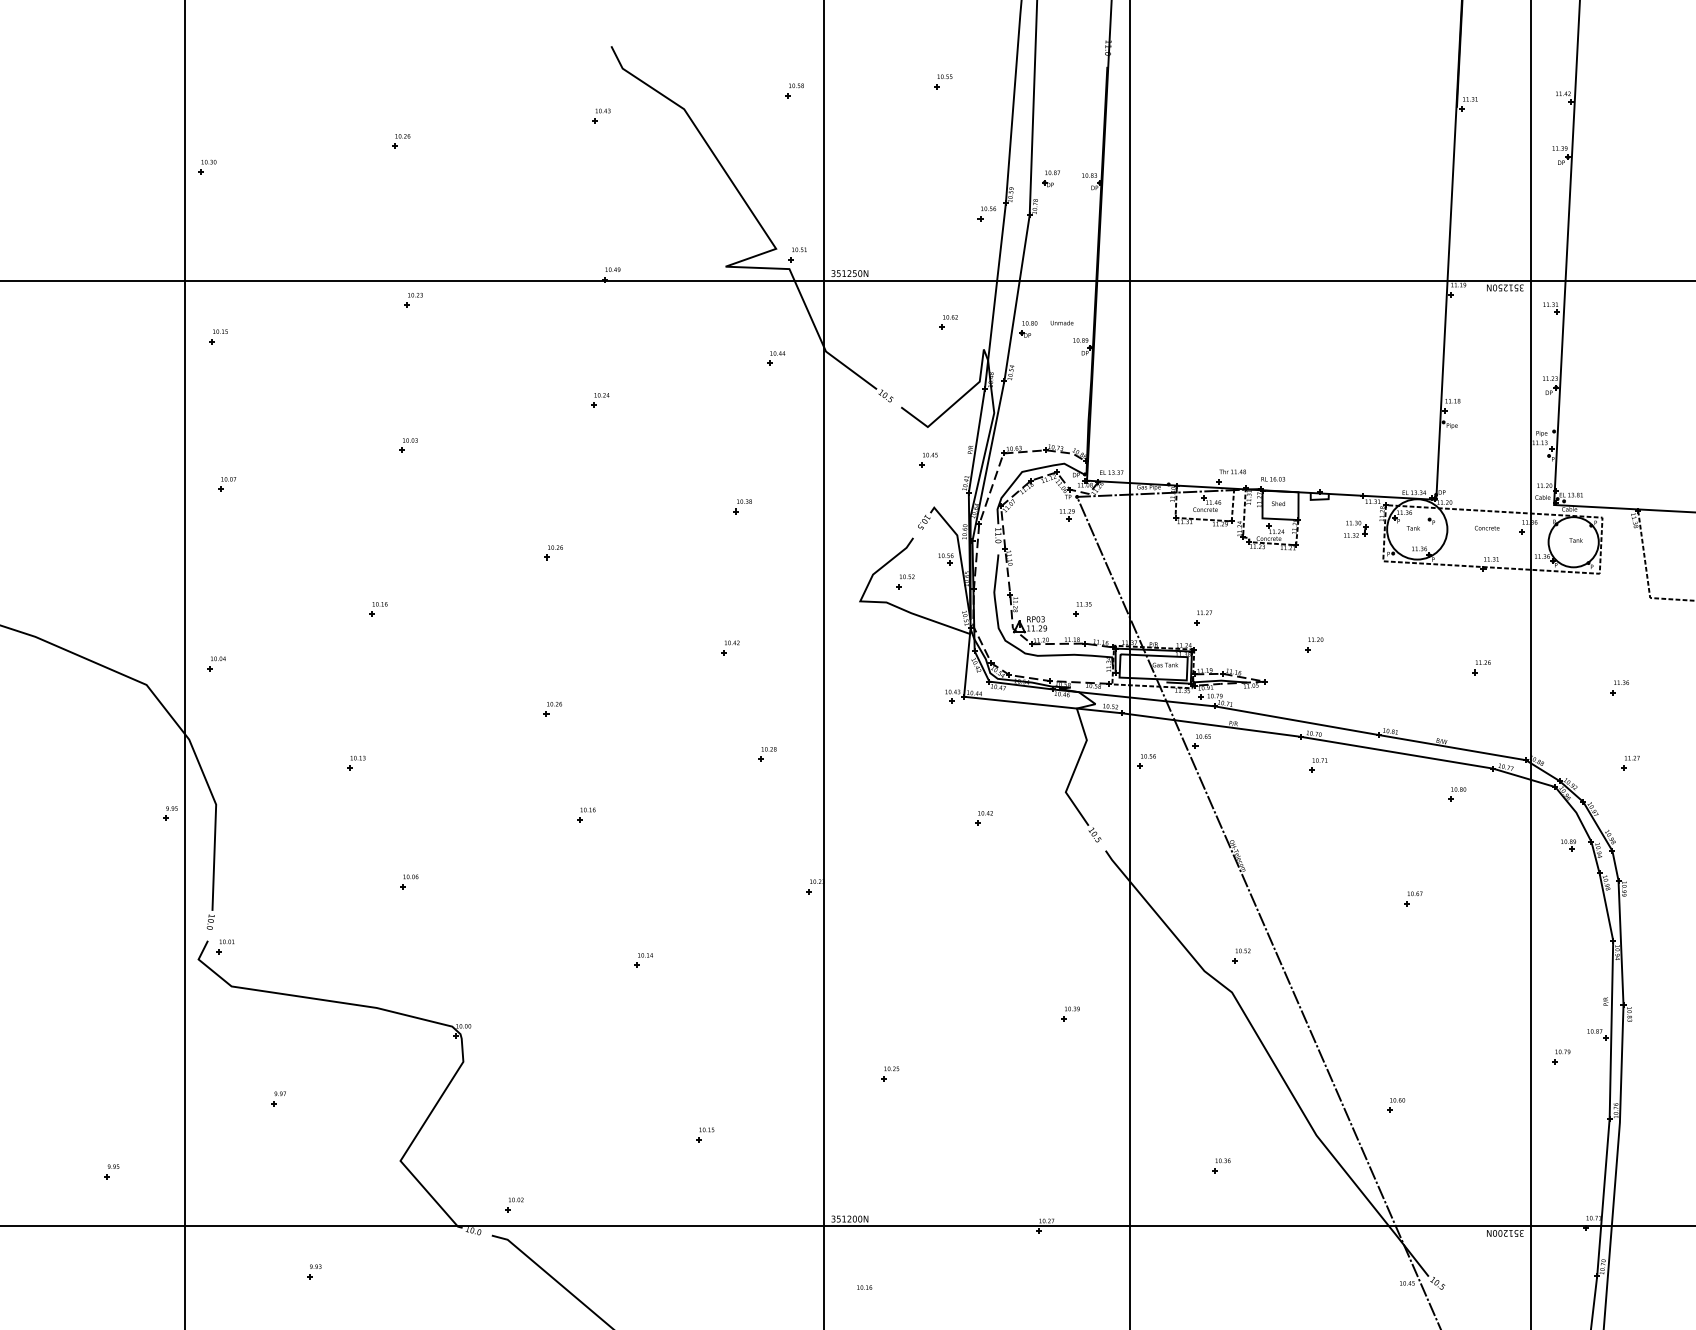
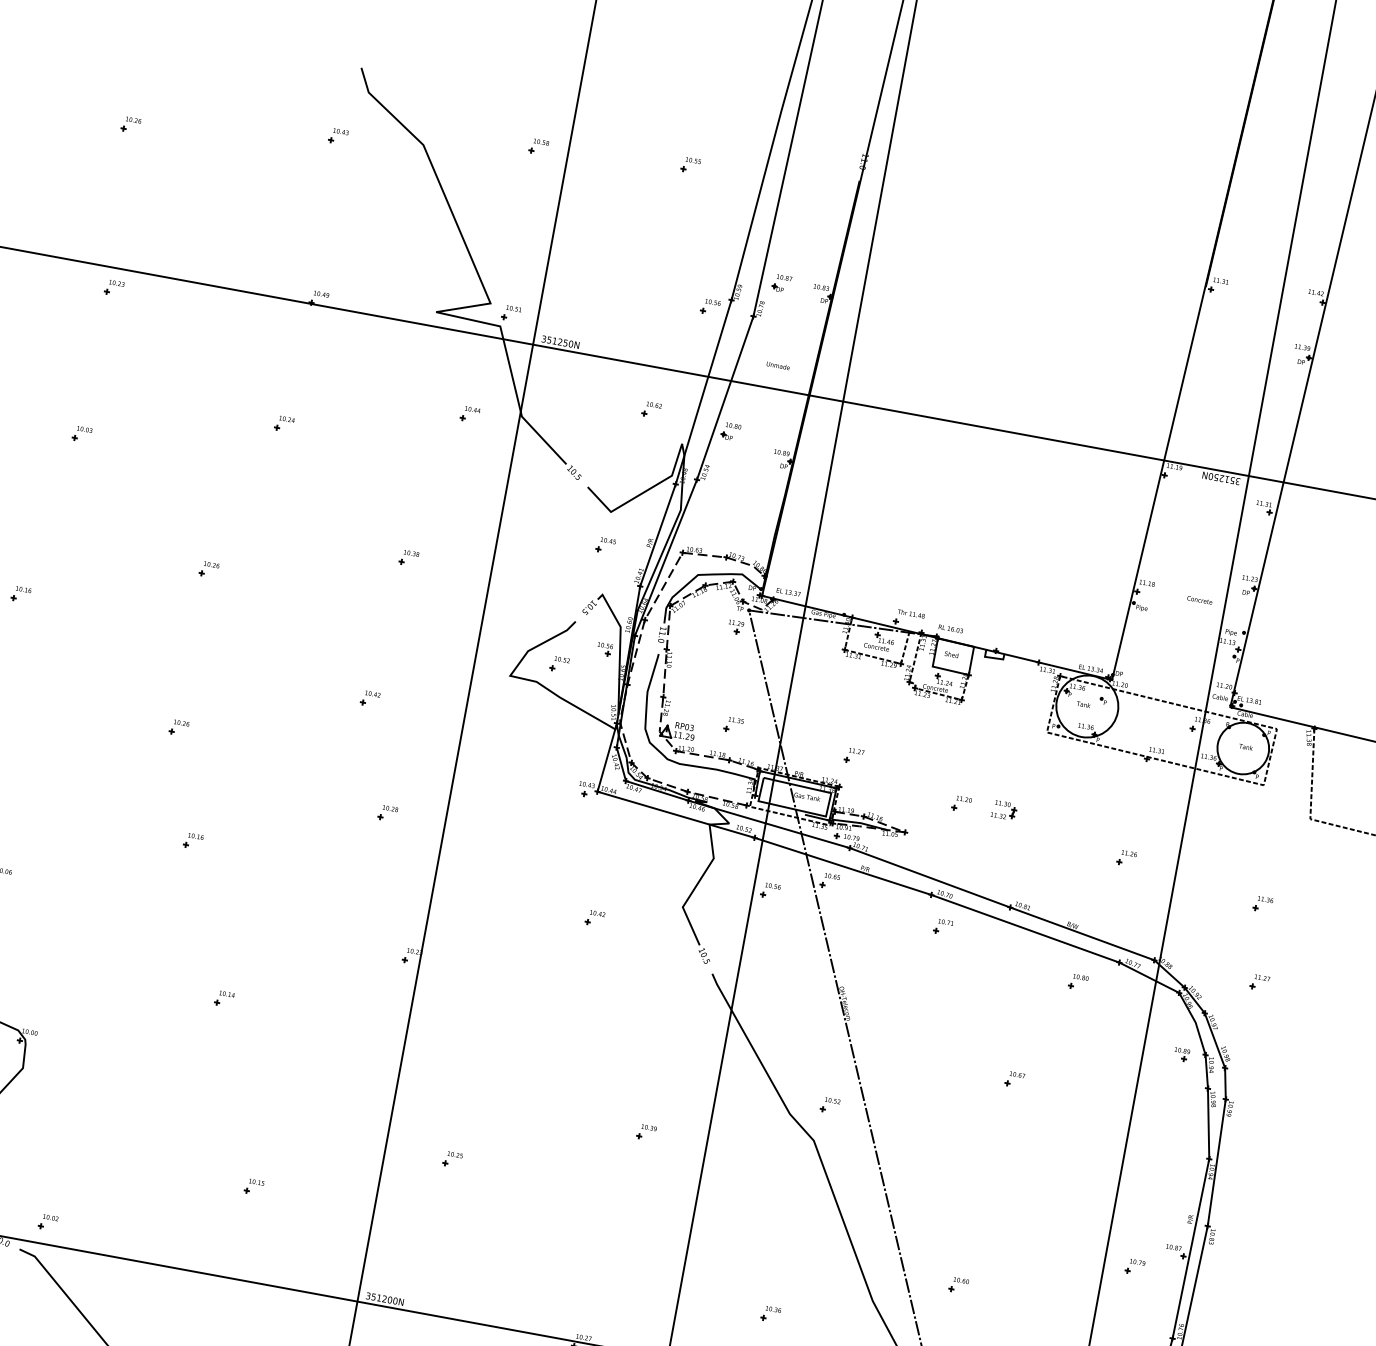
text: (1061, 322) -> (777, 365), moved
part: (1356, 528) -> (1004, 809), moved
text: (1487, 528) -> (1200, 600), moved

